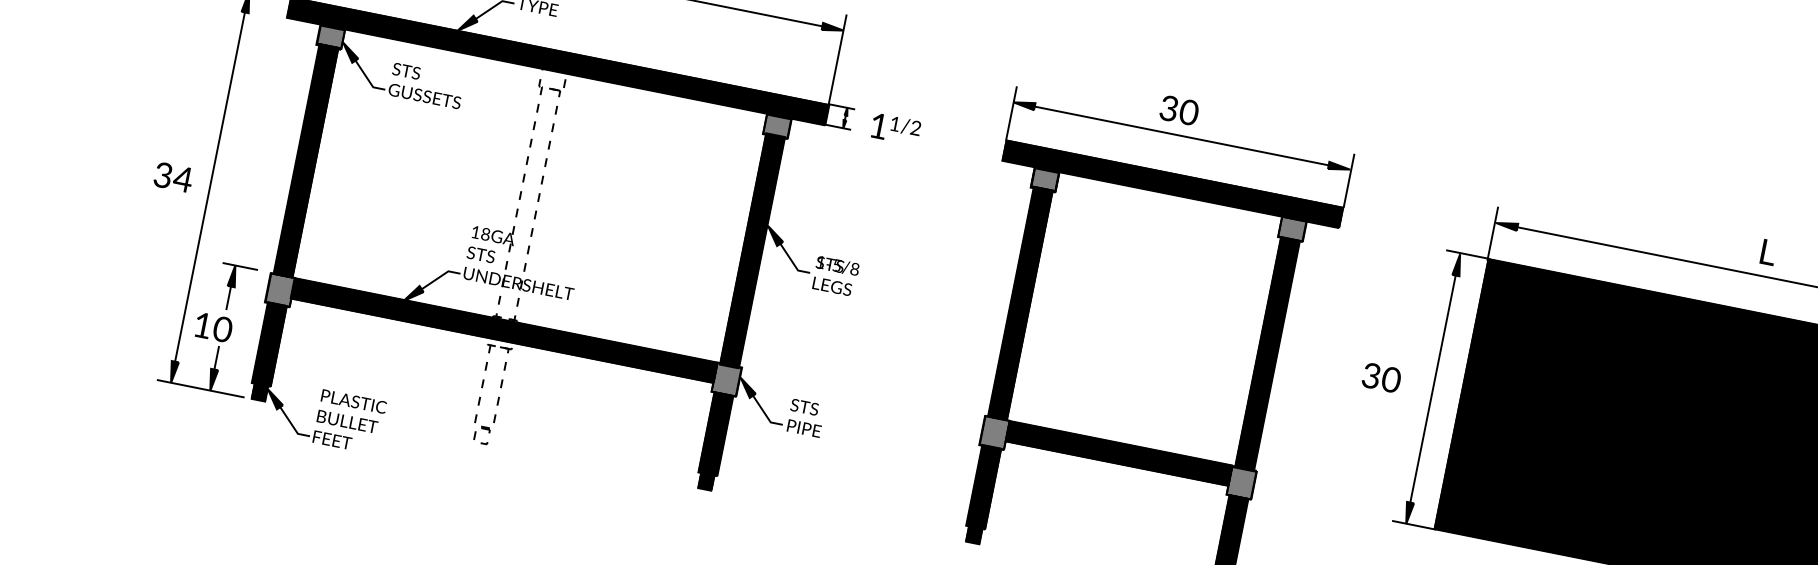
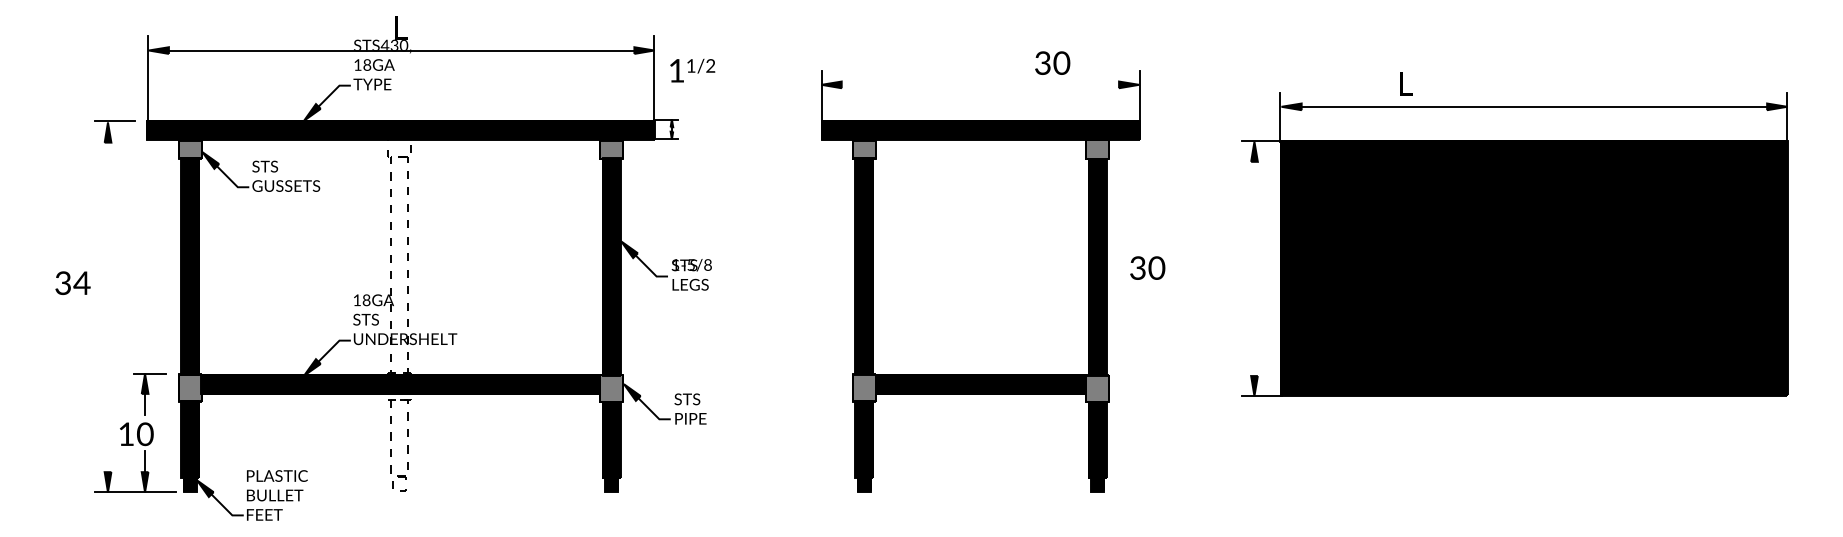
text: (1179, 109) -> (1052, 62), moved
text: (895, 129) -> (692, 70), moved
line: (1179, 135) -> (978, 84), removed
text: (173, 176) -> (72, 282), moved
line: (209, 186) -> (107, 306), removed
text: (1769, 251) -> (1406, 83), moved
text: (1381, 377) -> (1147, 267), moved
line: (1432, 393) -> (1254, 273), removed

